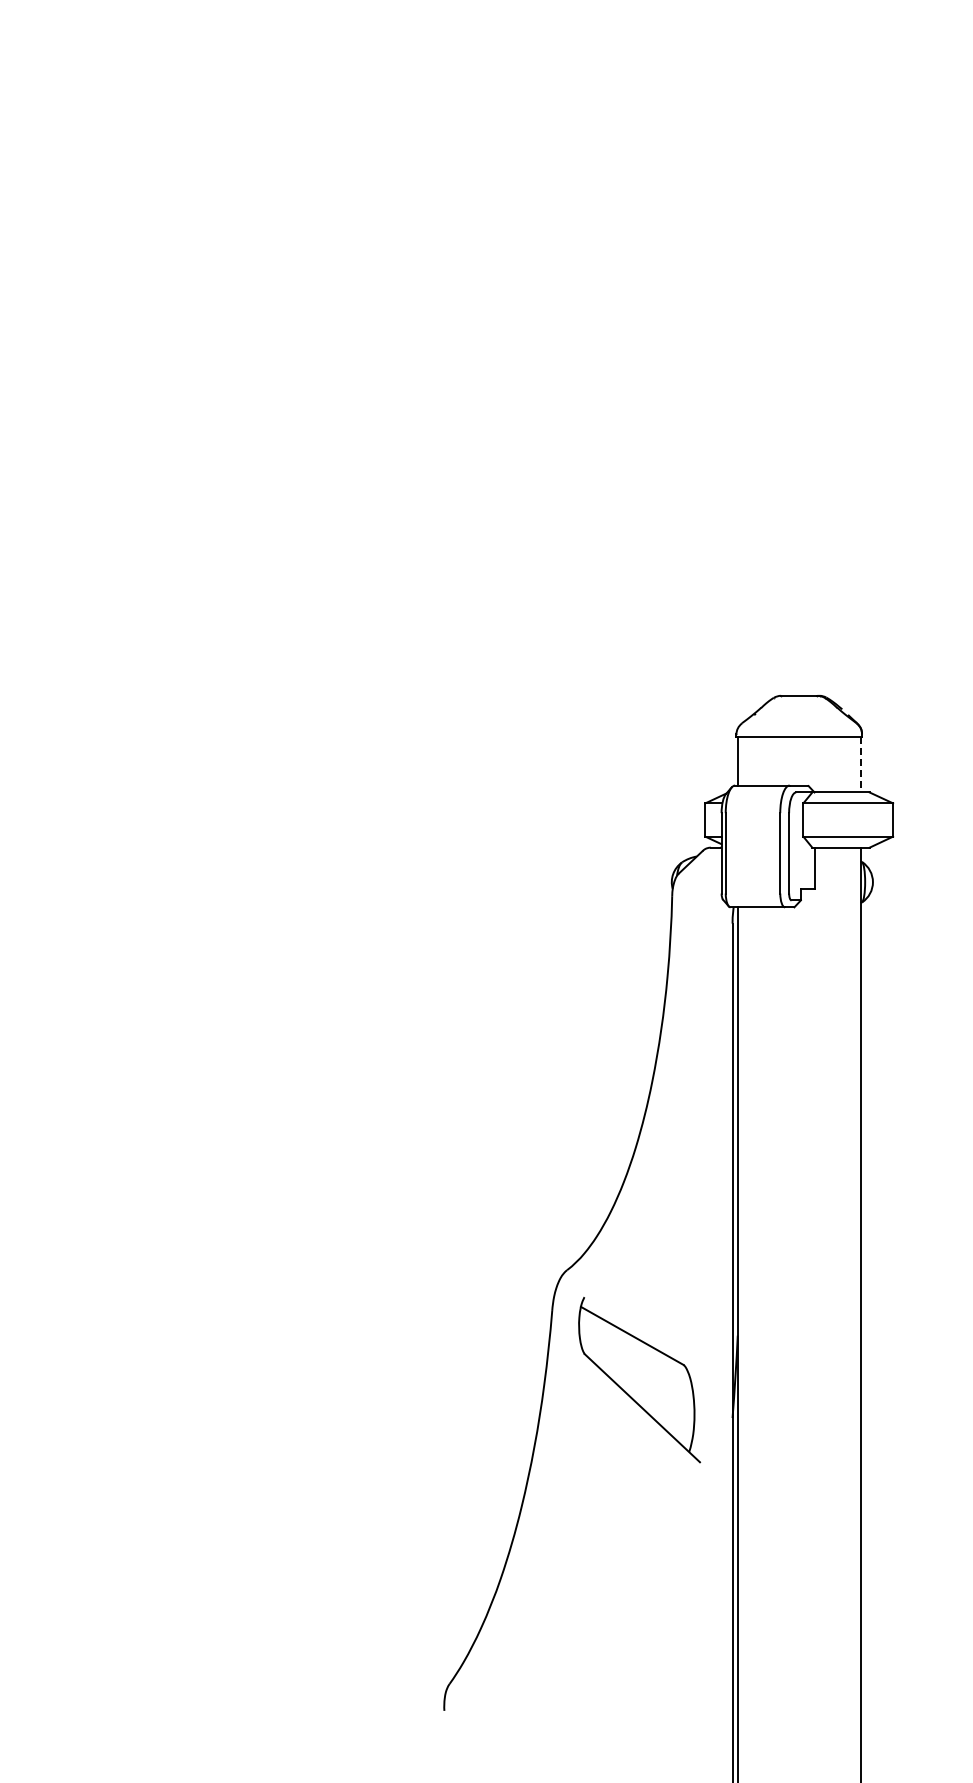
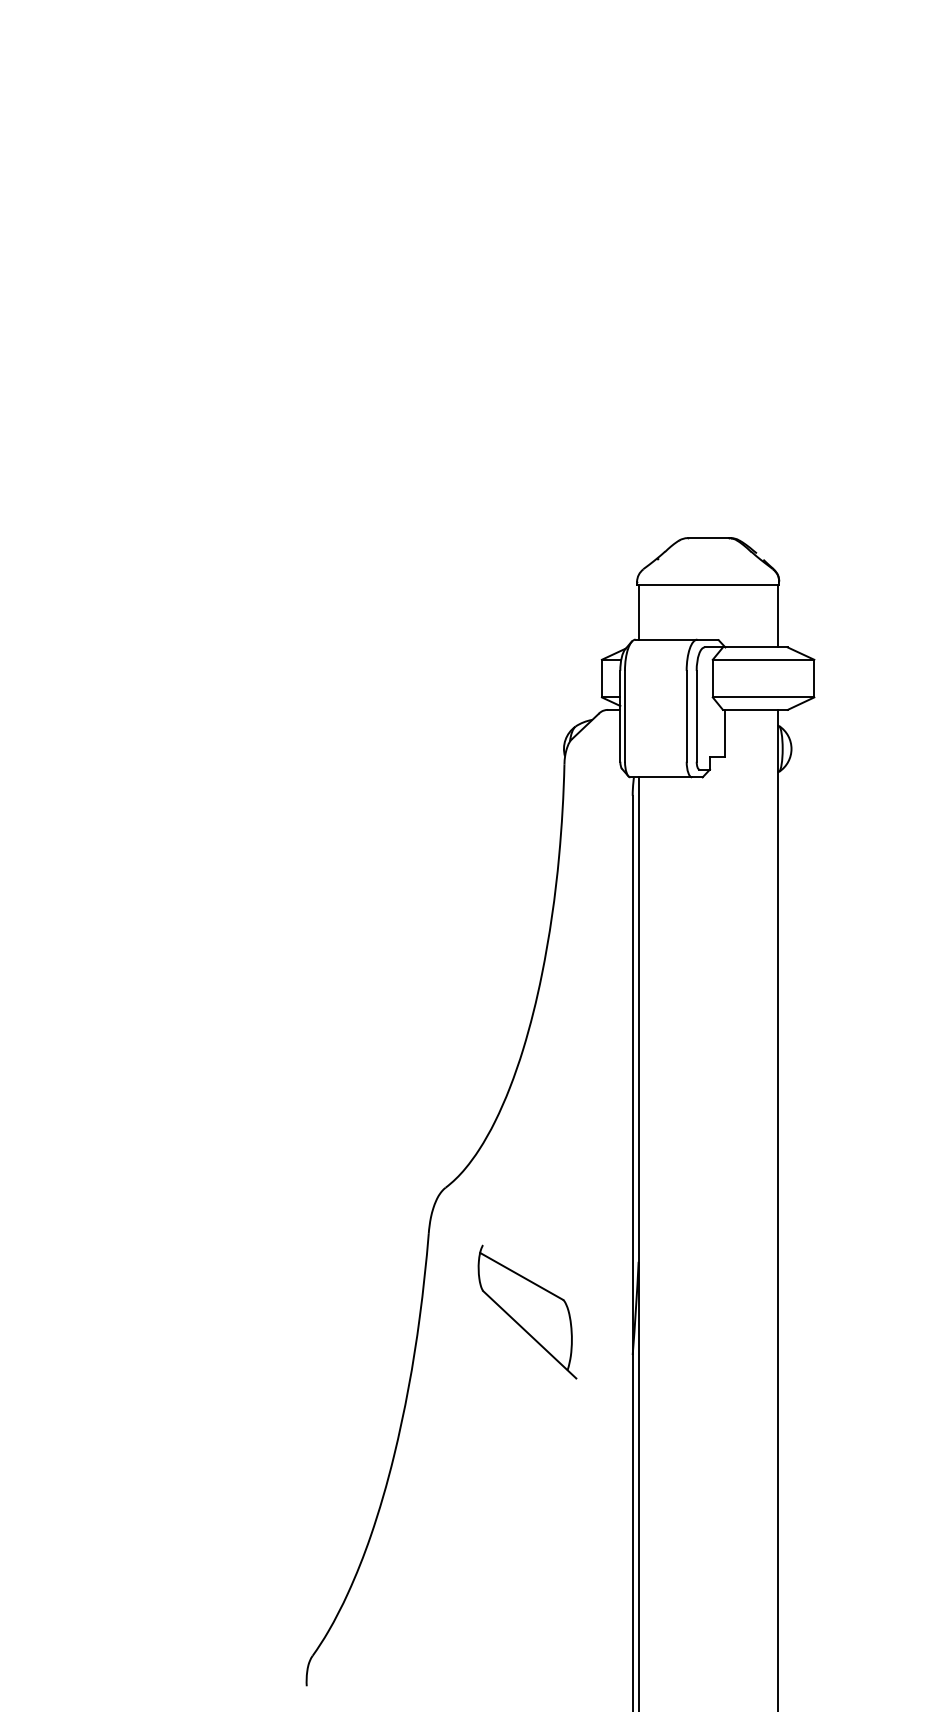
line: (860, 764) -> (777, 615), dashed -> solid
part: (639, 1379) -> (527, 1311), size x0.71

